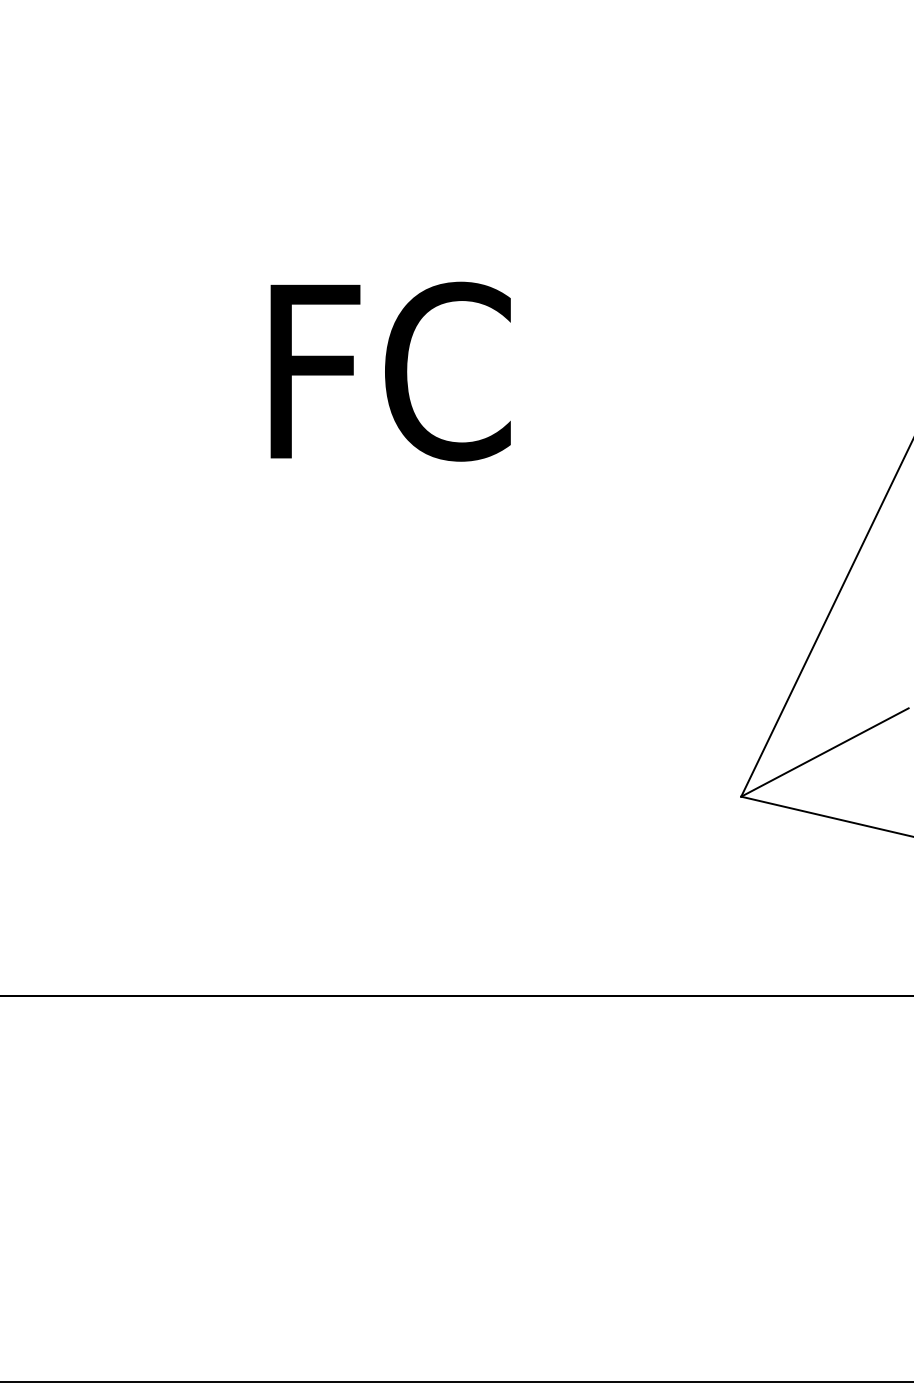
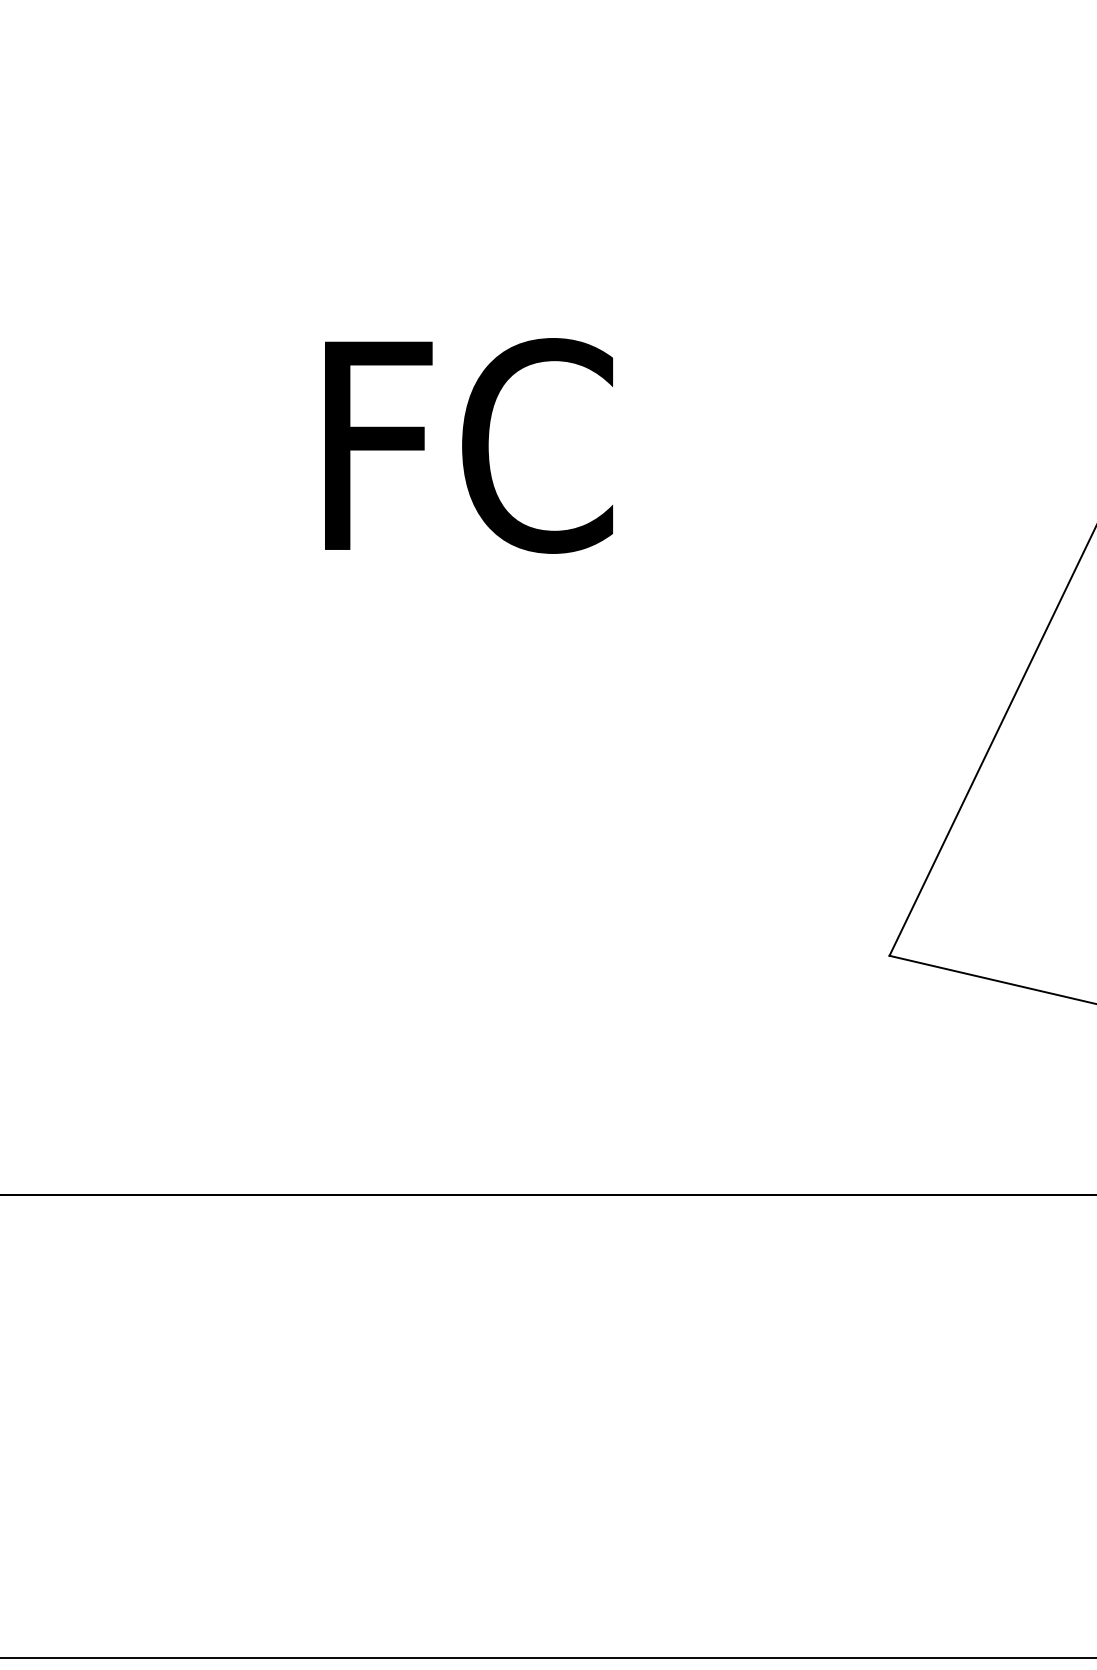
line: (824, 752) -> (989, 902), removed

